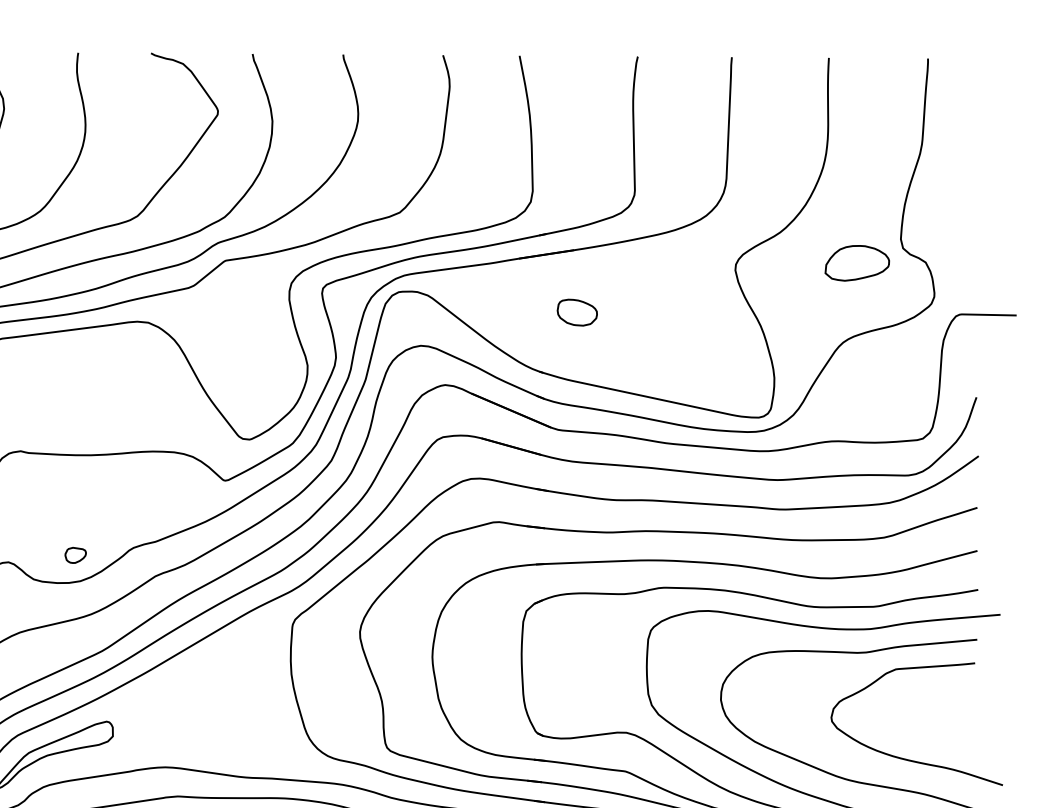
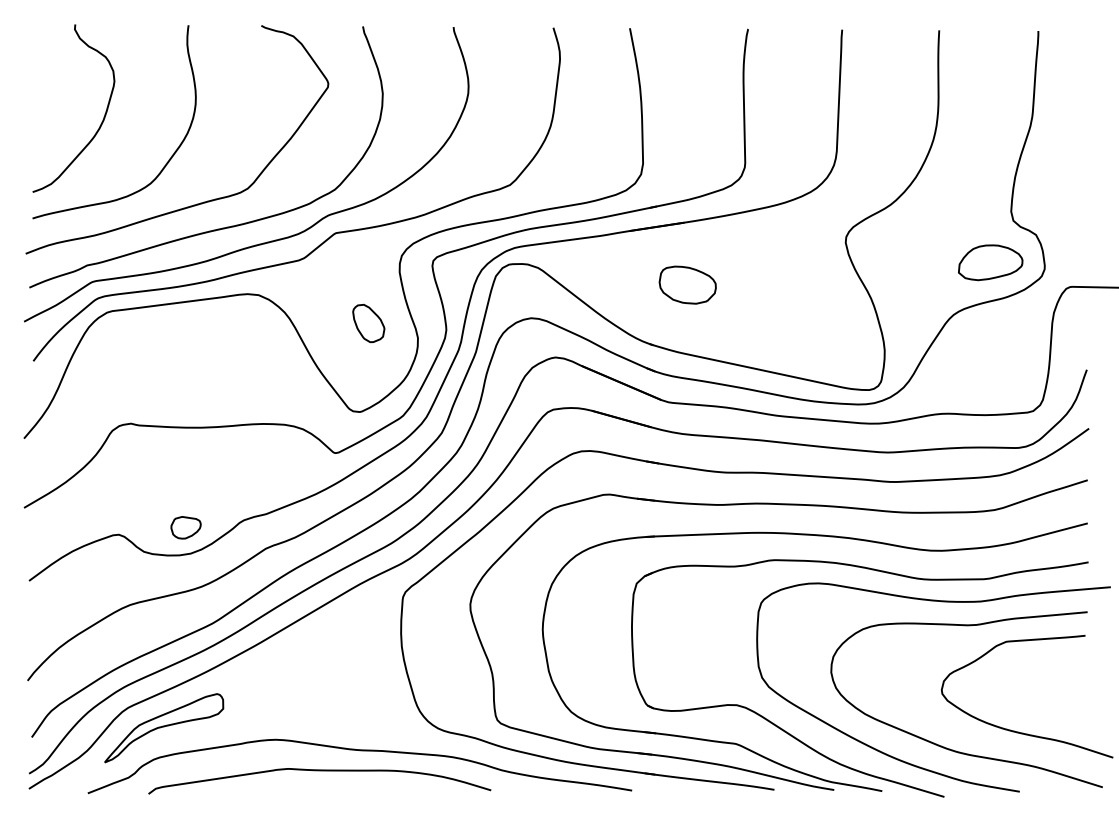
part: (857, 263) -> (990, 262), moved
part: (577, 312) -> (687, 284), size x1.43
part: (258, 351) -> (368, 323), added
part: (75, 555) -> (185, 527), size x1.43

